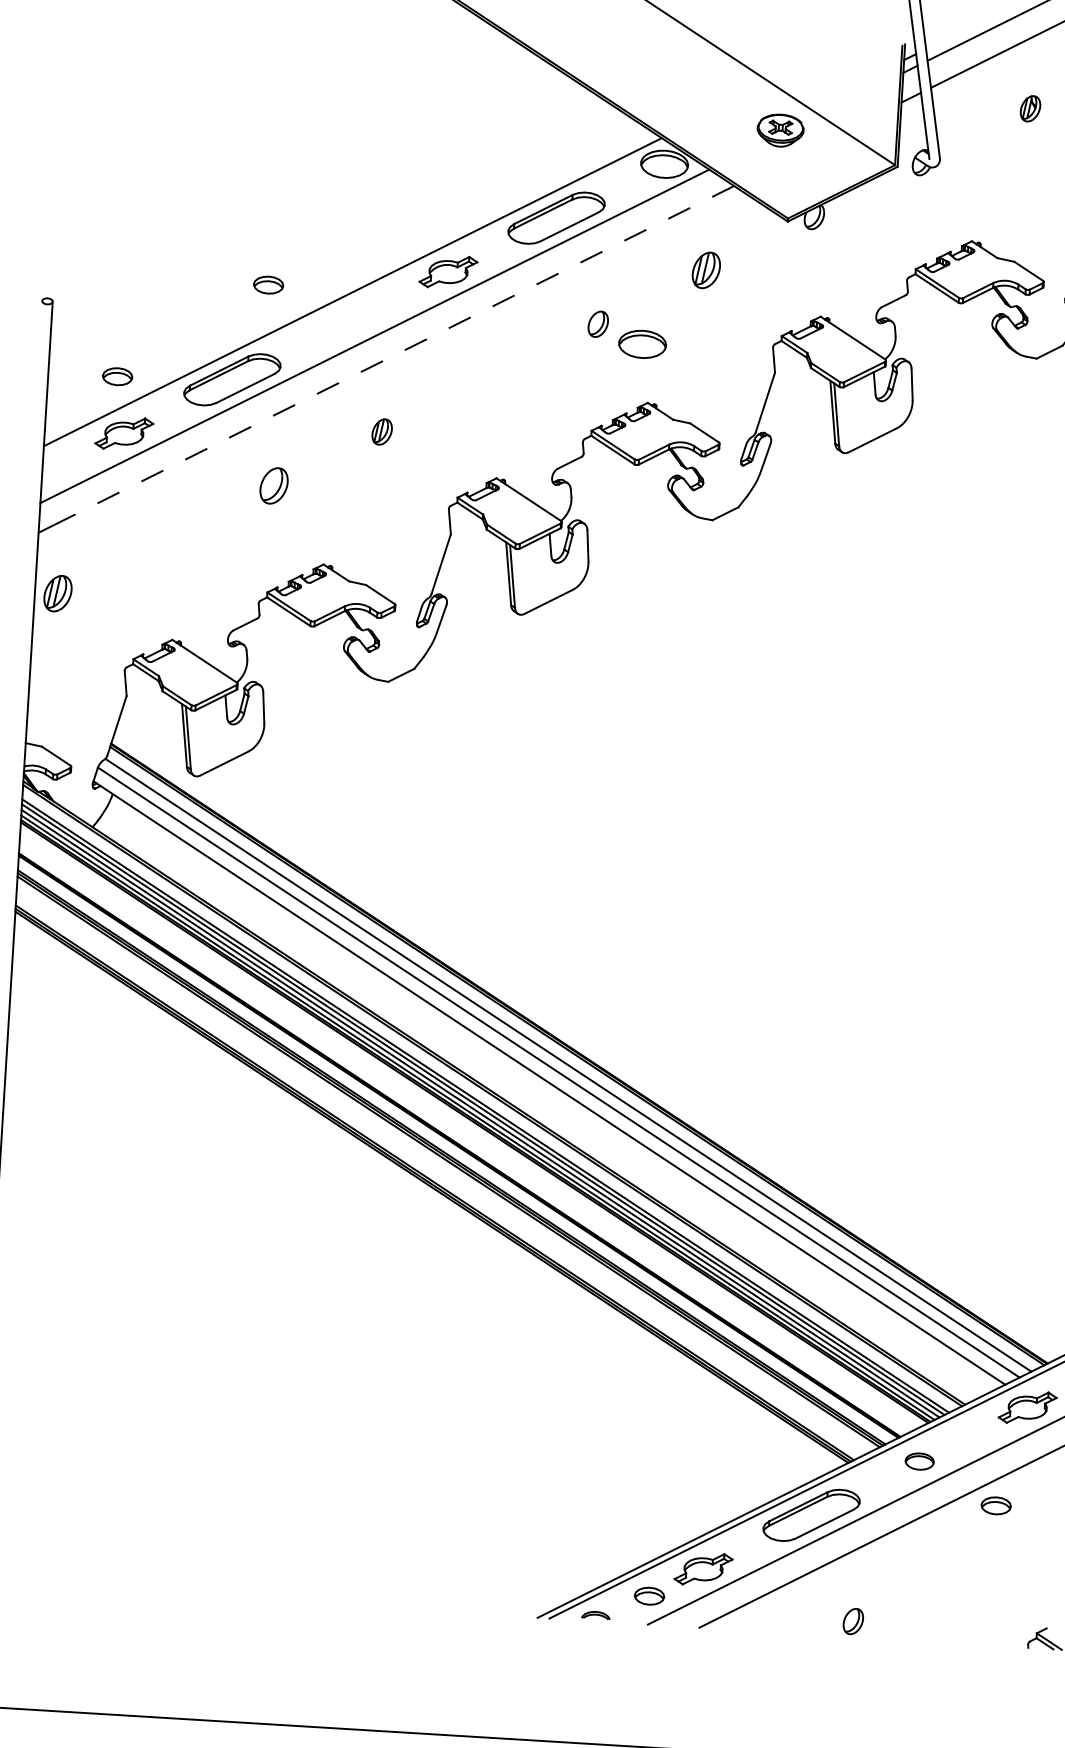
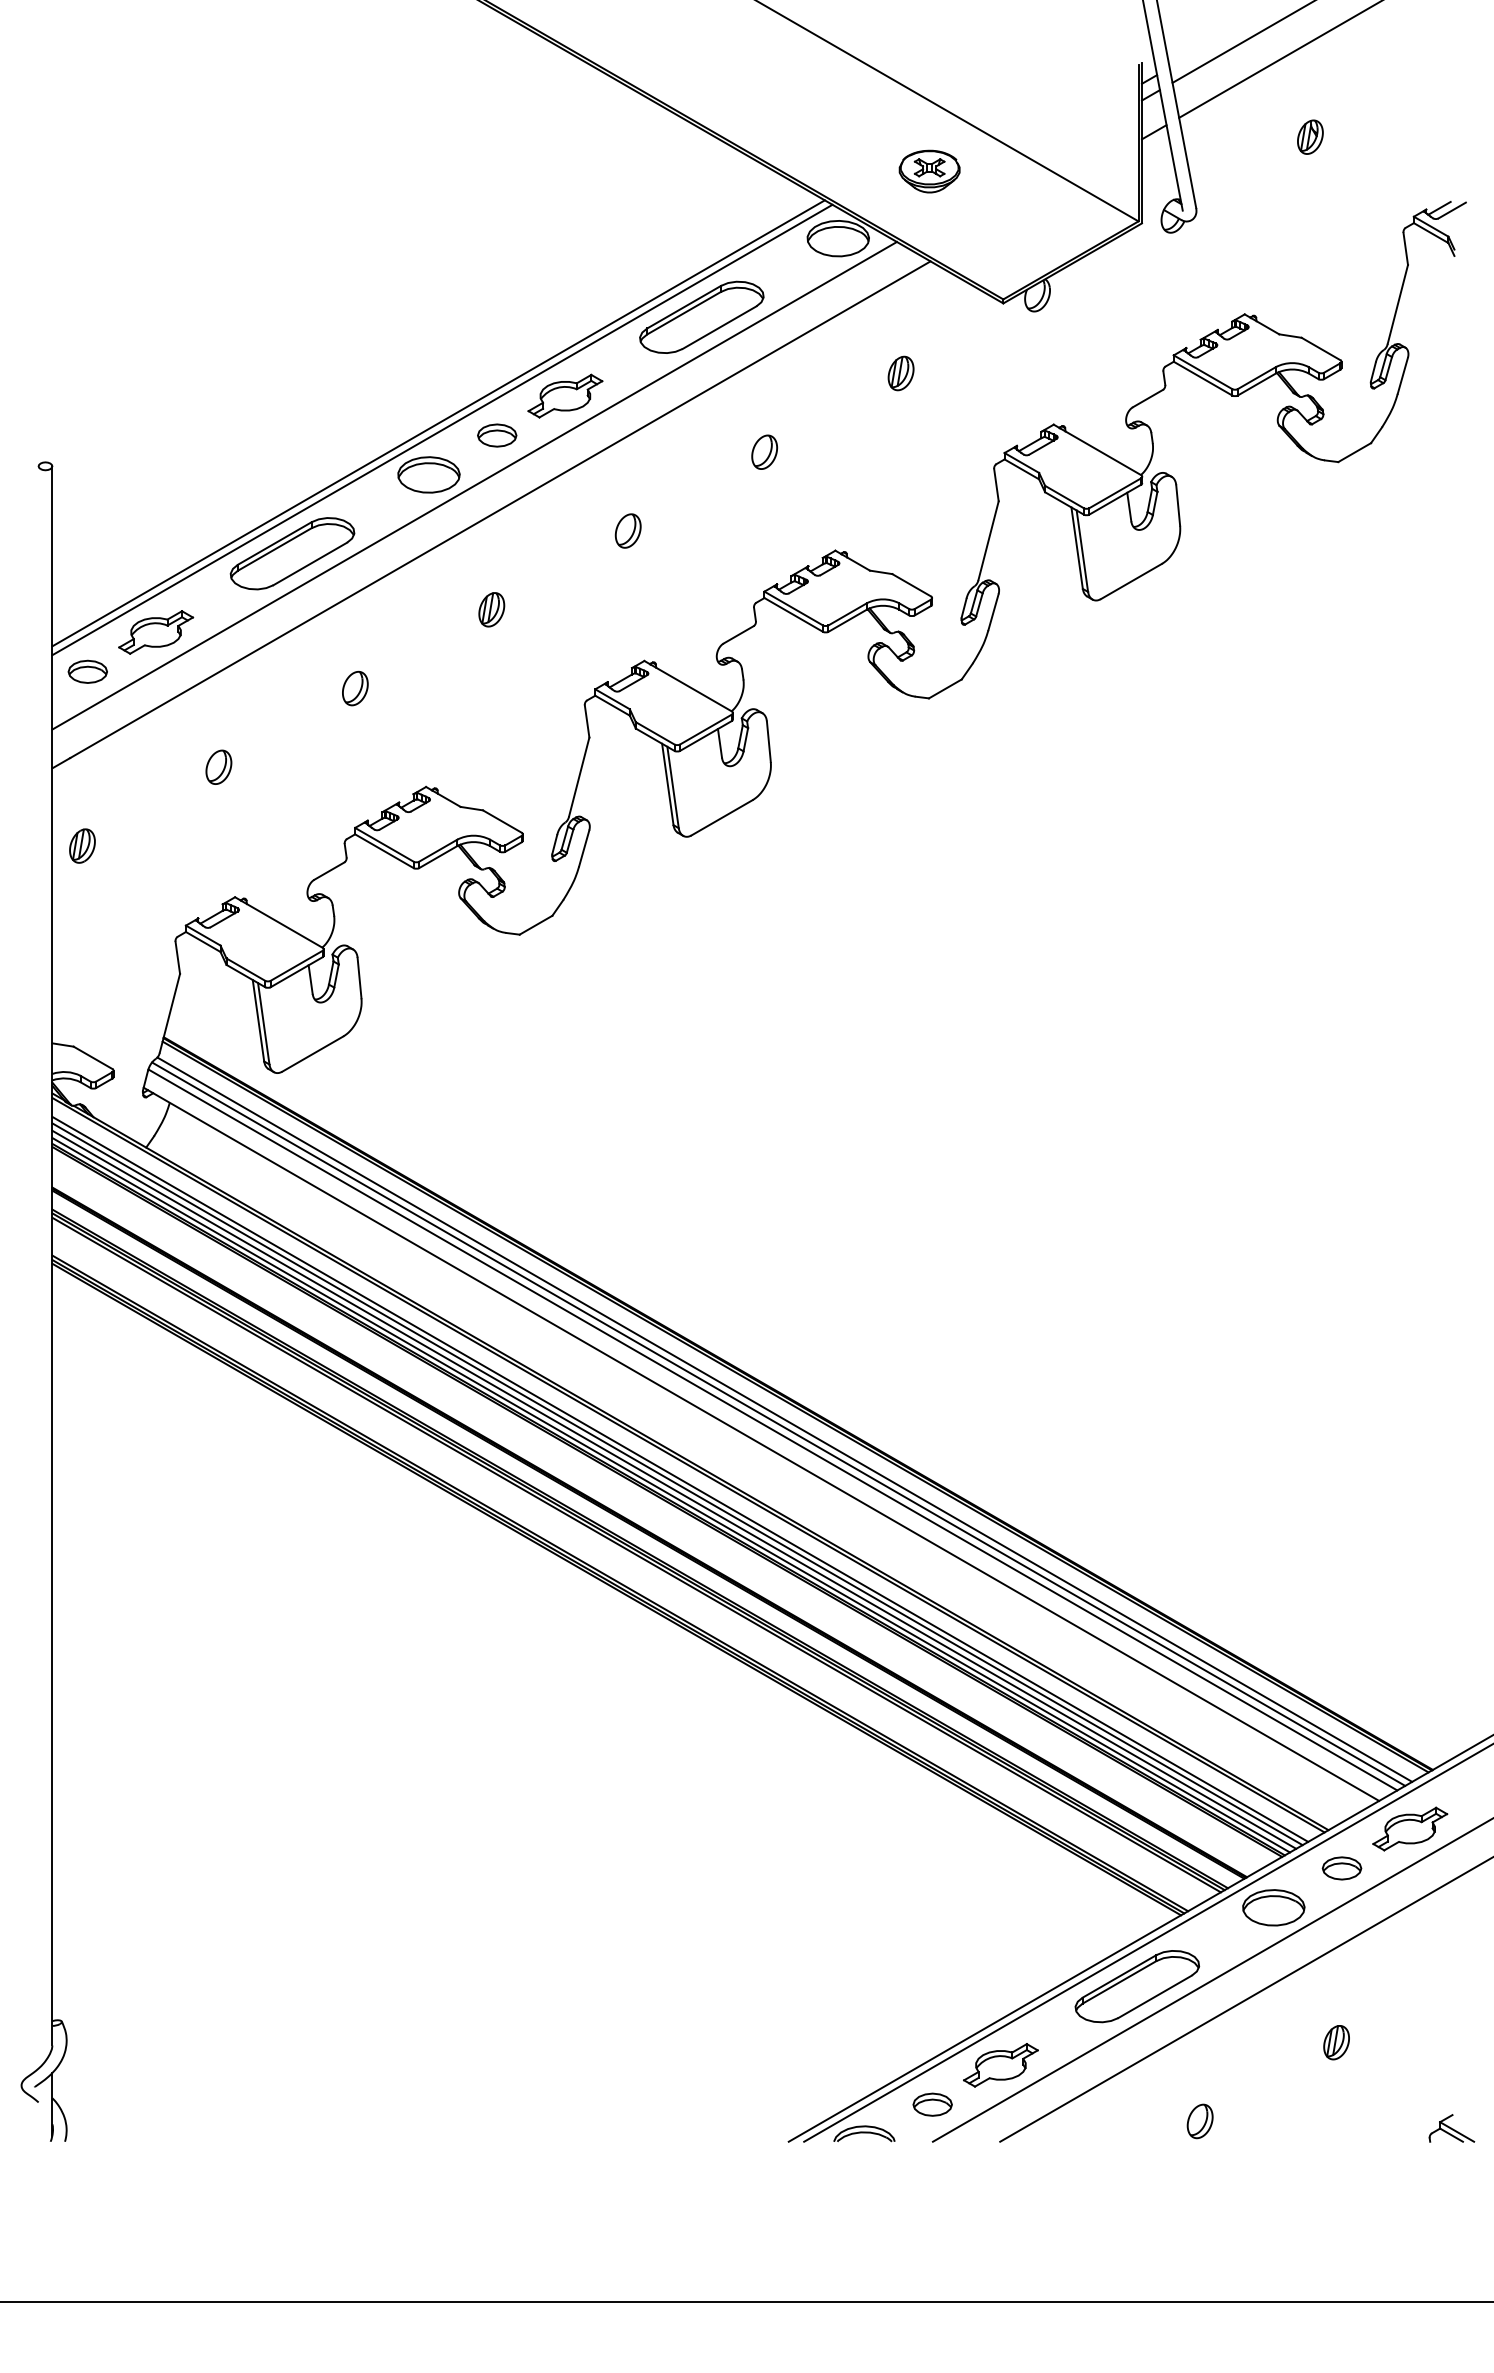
part: (780, 130) -> (929, 171), moved
part: (705, 270) -> (900, 373), size x0.71
part: (268, 285) -> (497, 435), moved
line: (350, 287) -> (438, 423), added
part: (642, 344) -> (428, 474), moved
line: (393, 355) -> (500, 509), dashed -> solid
part: (117, 376) -> (87, 671), moved
part: (489, 377) -> (627, 530), added
part: (274, 485) -> (355, 688), size x0.71
part: (165, 539) -> (218, 766), added
part: (58, 593) -> (82, 845), size x0.71
line: (563, 1067) -> (778, 1423), added
part: (919, 1461) -> (1273, 1907), size x1.67
part: (995, 1505) -> (1341, 1868), moved
part: (961, 1567) -> (1336, 2042), added
part: (596, 1615) -> (864, 2133), size x1.67

